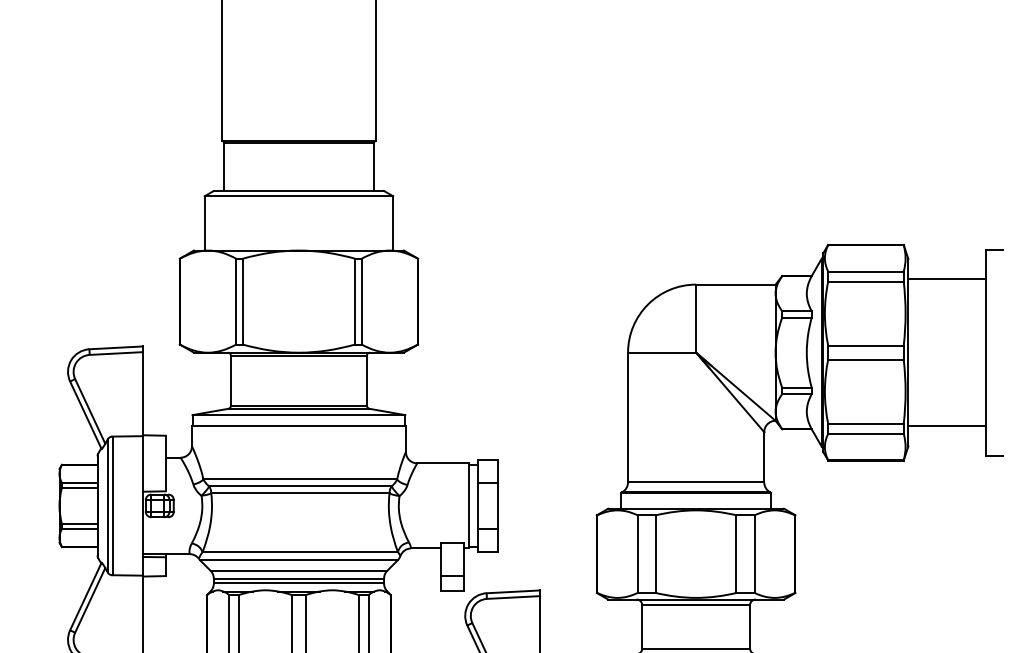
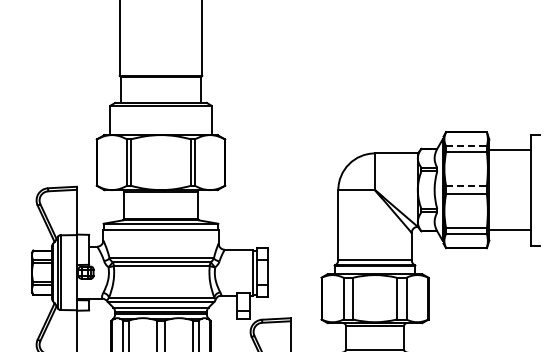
line: (867, 271) -> (467, 146), solid -> dashed
line: (867, 345) -> (467, 186), solid -> dashed

